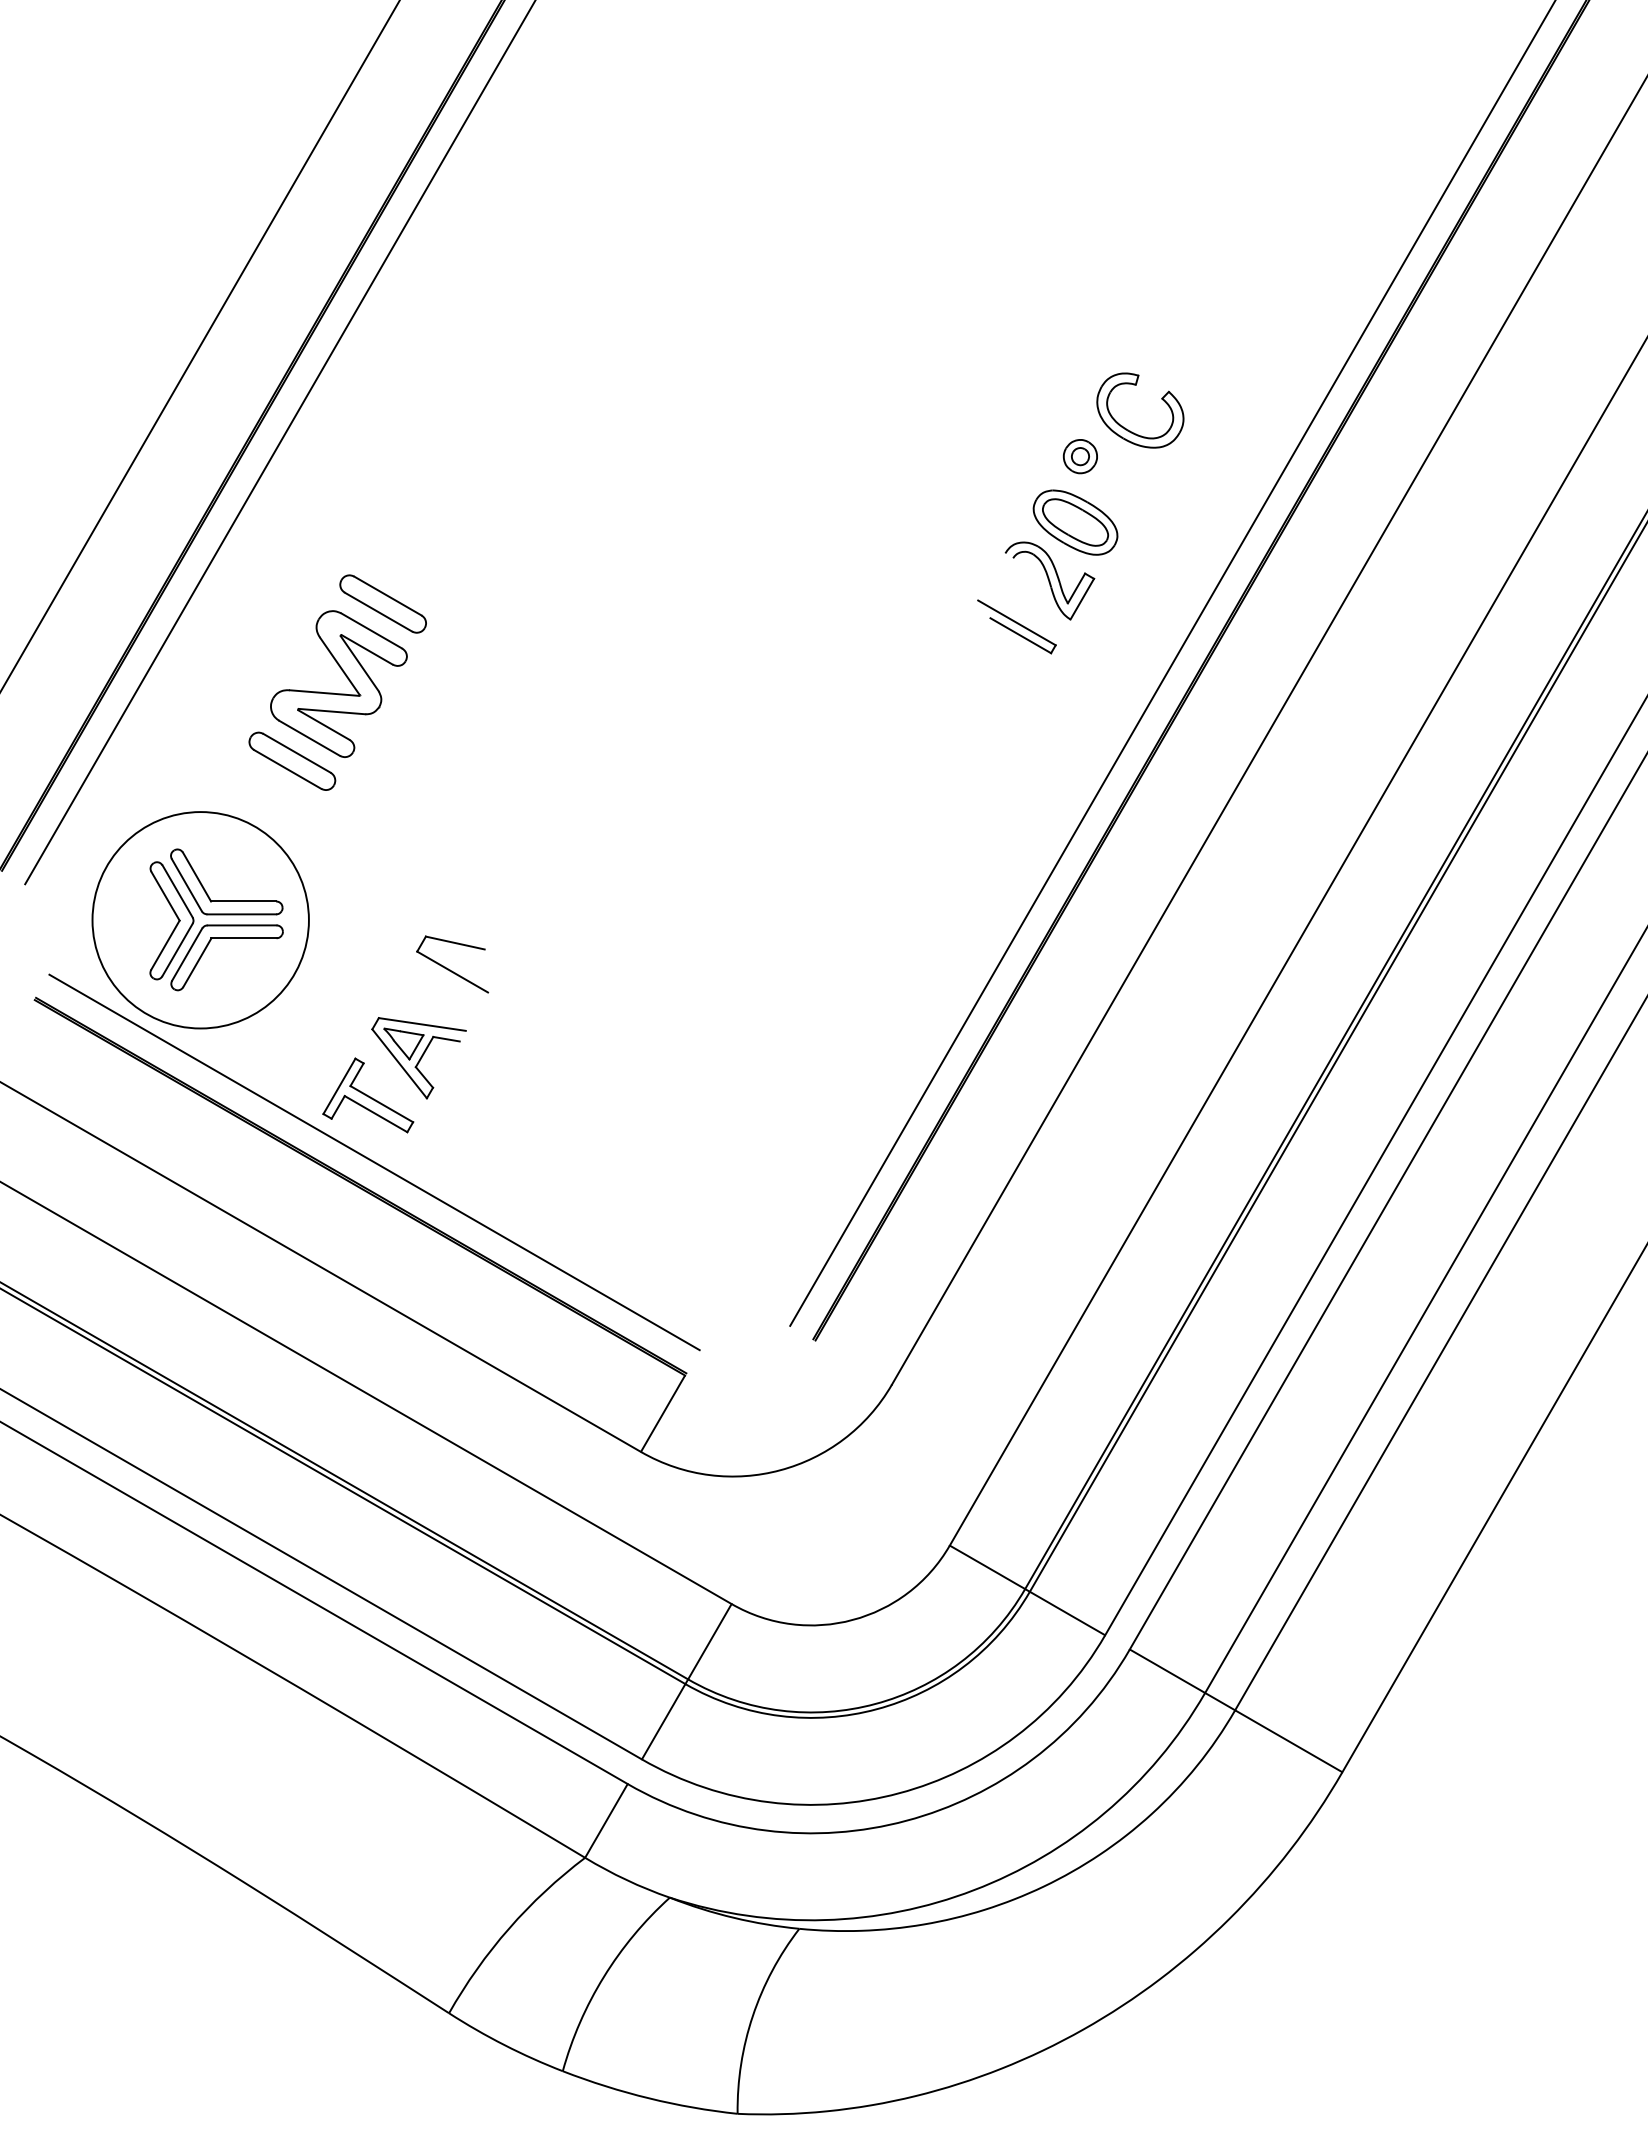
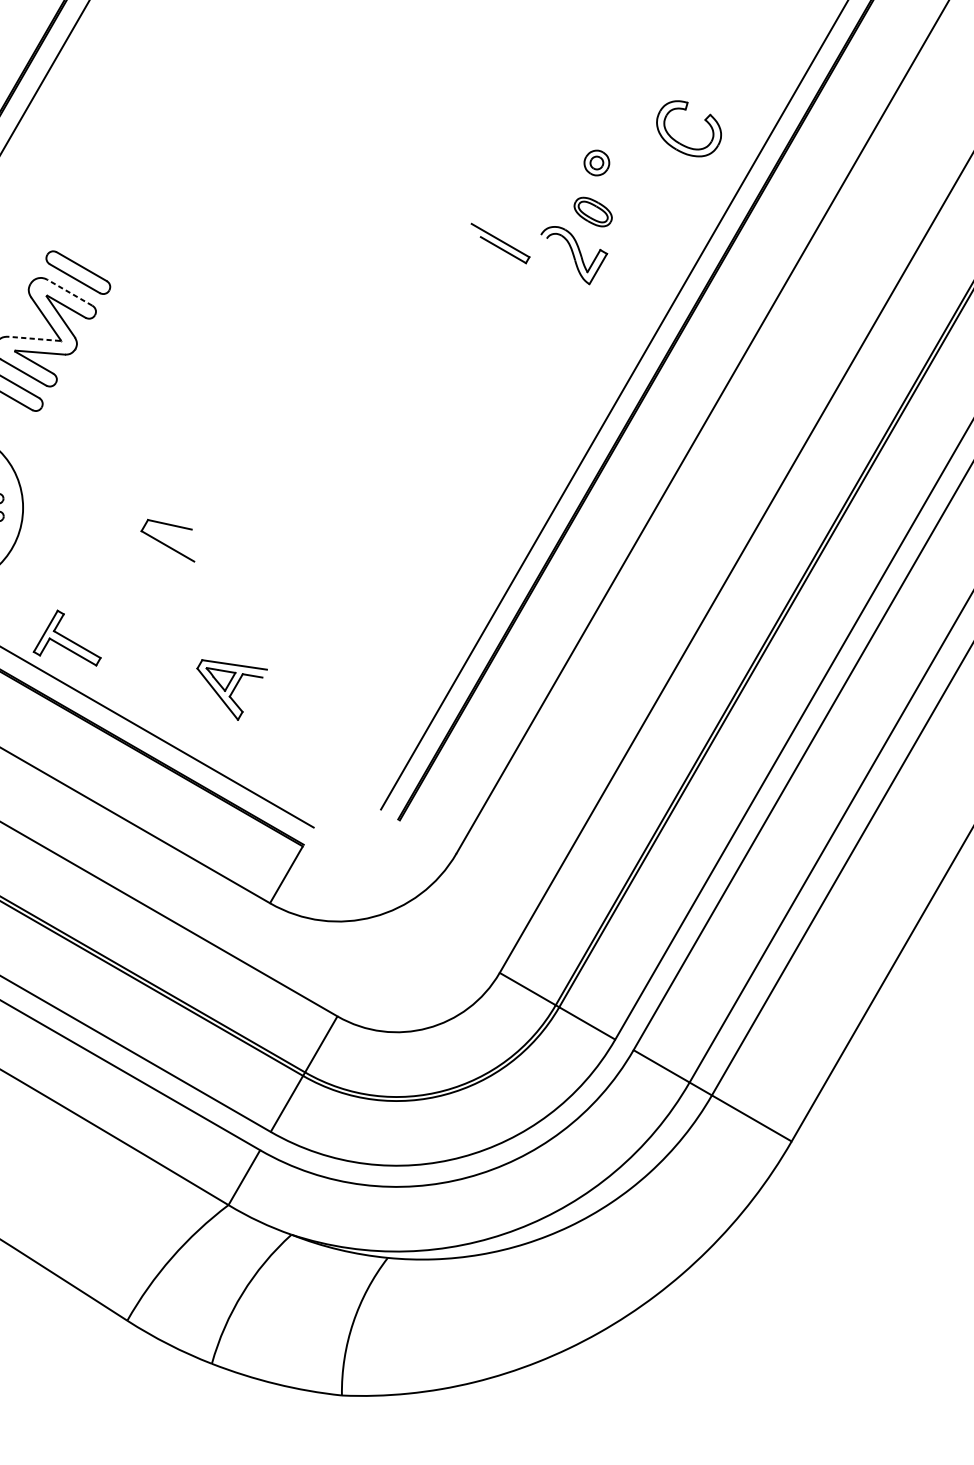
part: (1130, 430) -> (681, 143), moved
part: (1075, 522) -> (593, 212), size x0.6
part: (1016, 626) -> (500, 243), moved
line: (371, 630) -> (69, 292), solid -> dashed
line: (324, 693) -> (34, 339), solid -> dashed
part: (452, 964) -> (167, 540), moved
part: (418, 1058) -> (231, 690), moved

